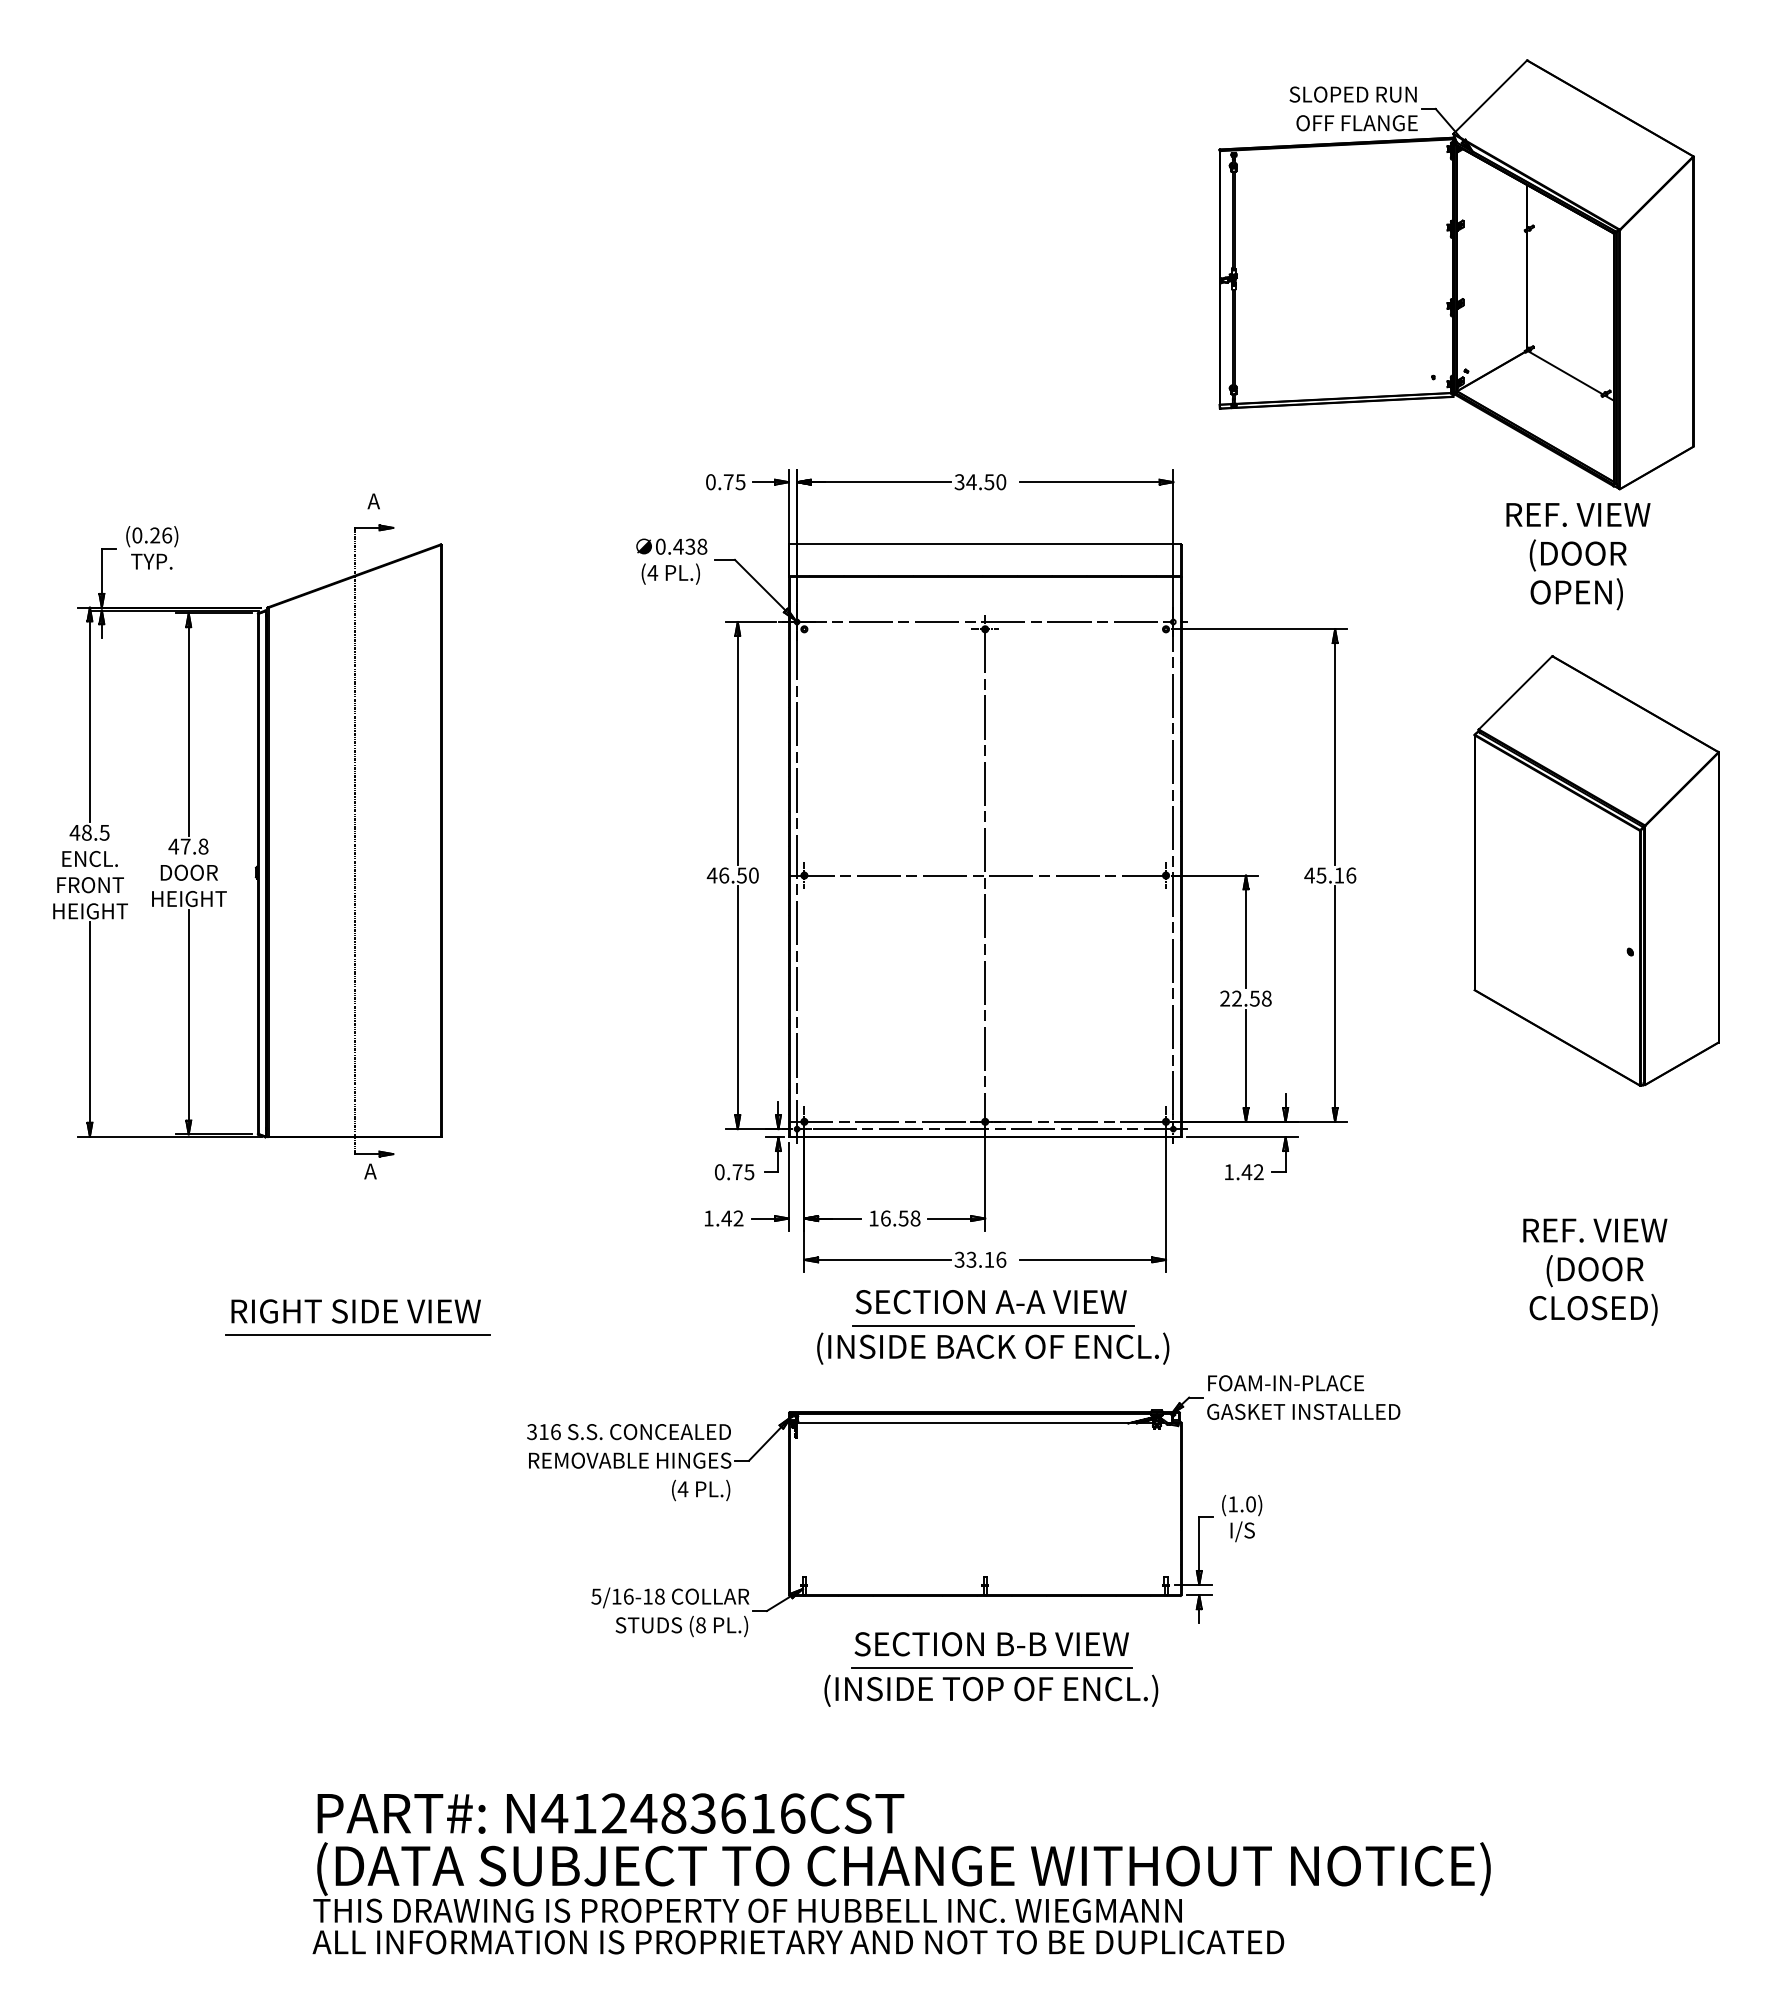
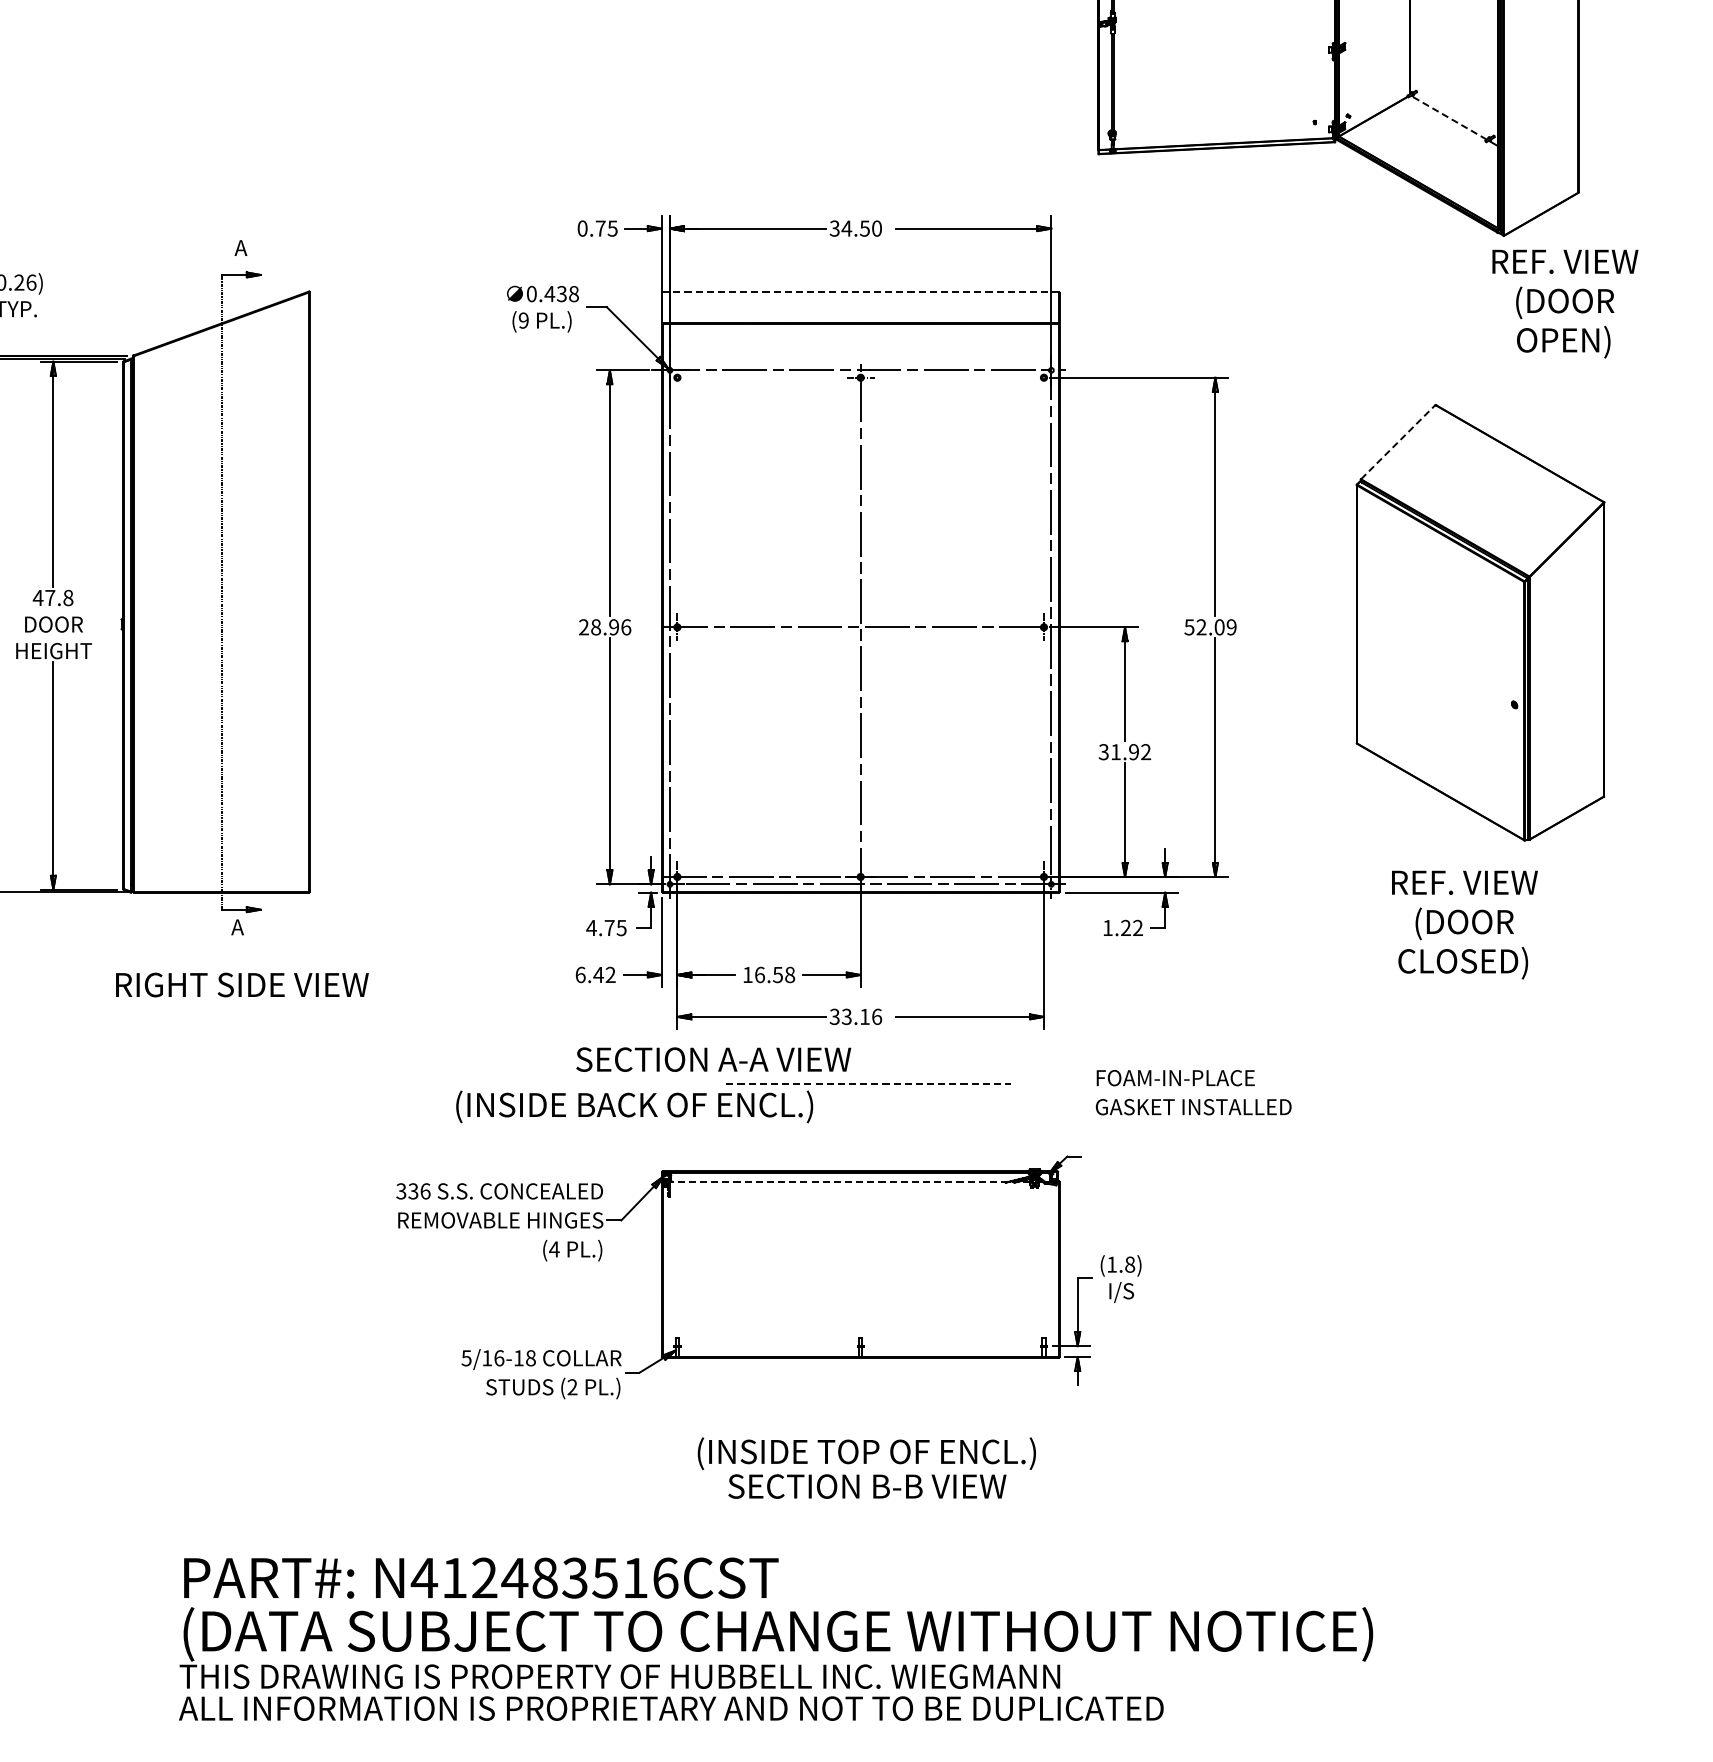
line: (1565, 372) -> (1448, 117), solid -> dashed
line: (985, 544) -> (860, 291), solid -> dashed
text: (1578, 556) -> (1565, 303), moved
text: (652, 572) -> (523, 320), (4 -> (9
line: (1515, 692) -> (1398, 441), solid -> dashed
text: (732, 875) -> (604, 627), 46.50 -> 28.96
text: (1330, 875) -> (1210, 627), 45.16 -> 52.09
text: (1245, 998) -> (1124, 751), 22.58 -> 31.92
text: (719, 1172) -> (591, 928), 0.75 -> 4.75
text: (1246, 1172) -> (1125, 928), 1.42 -> 1.22
text: (708, 1218) -> (580, 974), 1.42 -> 6.42
text: (1595, 1271) -> (1465, 924), moved
text: (990, 1302) -> (713, 1060), moved
text: (355, 1311) -> (241, 985), moved
line: (993, 1326) -> (869, 1084), solid -> dashed
line: (357, 1334) -> (224, 1092), removed
text: (993, 1348) -> (634, 1106), moved
text: (1303, 1397) -> (1193, 1092), moved
line: (975, 1422) -> (850, 1181), solid -> dashed
text: (543, 1432) -> (412, 1191), 316 -> 336
text: (1250, 1504) -> (1129, 1264), (1.0) -> (1.8)
text: (700, 1625) -> (572, 1387), (8 -> (2
text: (991, 1644) -> (867, 1486), moved
line: (991, 1668) -> (867, 1431), removed
text: (732, 1813) -> (604, 1578), N412483616CST -> N412483516CST

